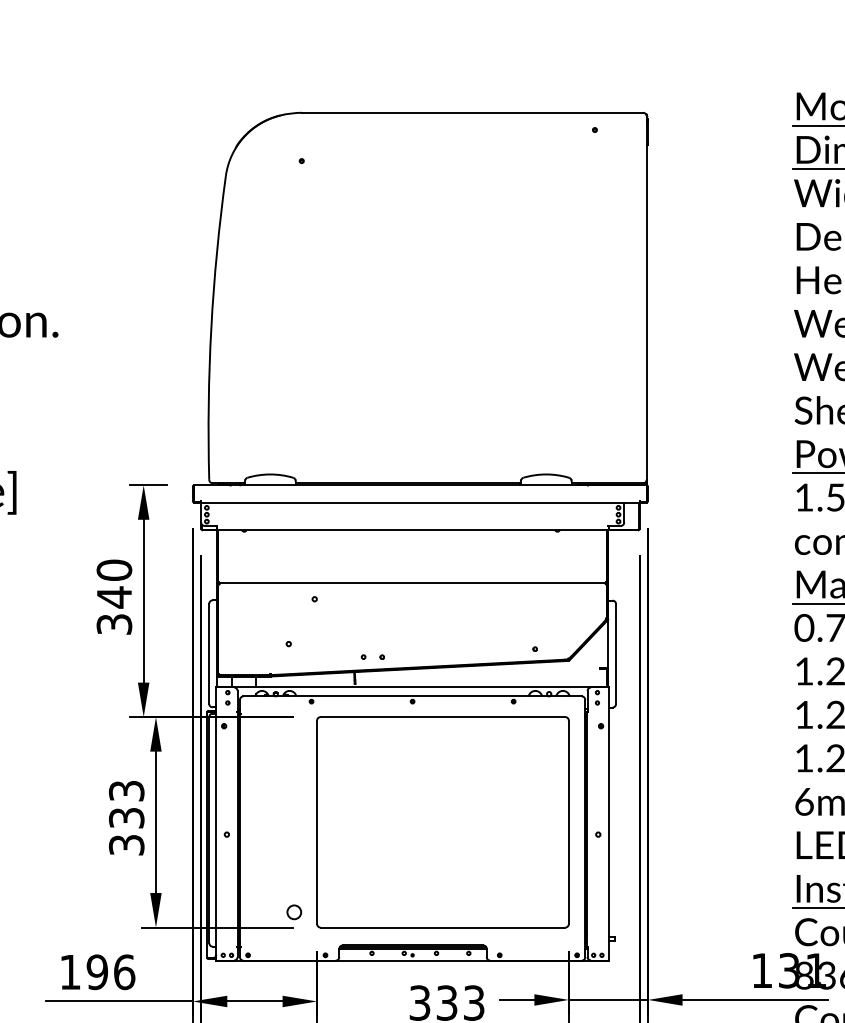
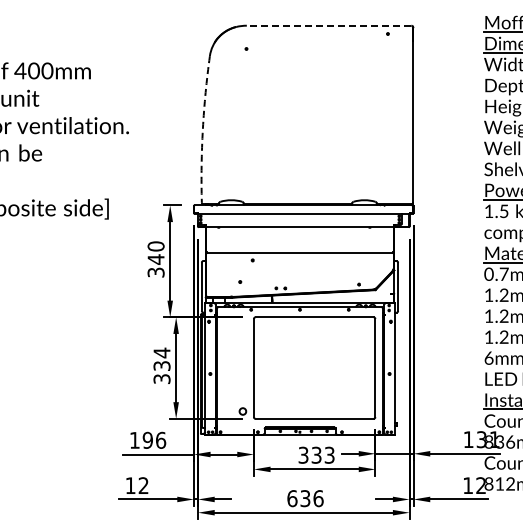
line: (471, 112) -> (328, 25), solid -> dashed
arc: (210, 327) -> (202, 129), solid -> dashed
text: (125, 790) -> (161, 352), 333 -> 334

